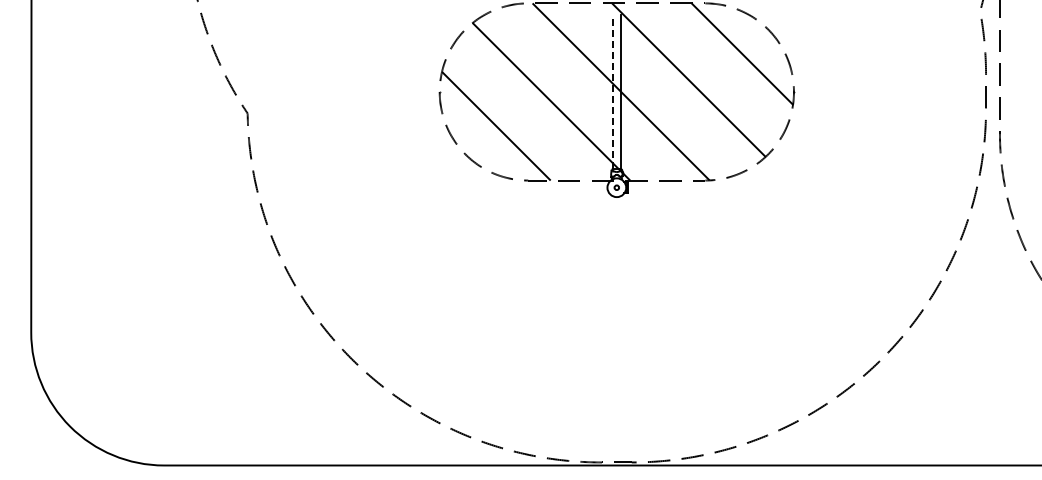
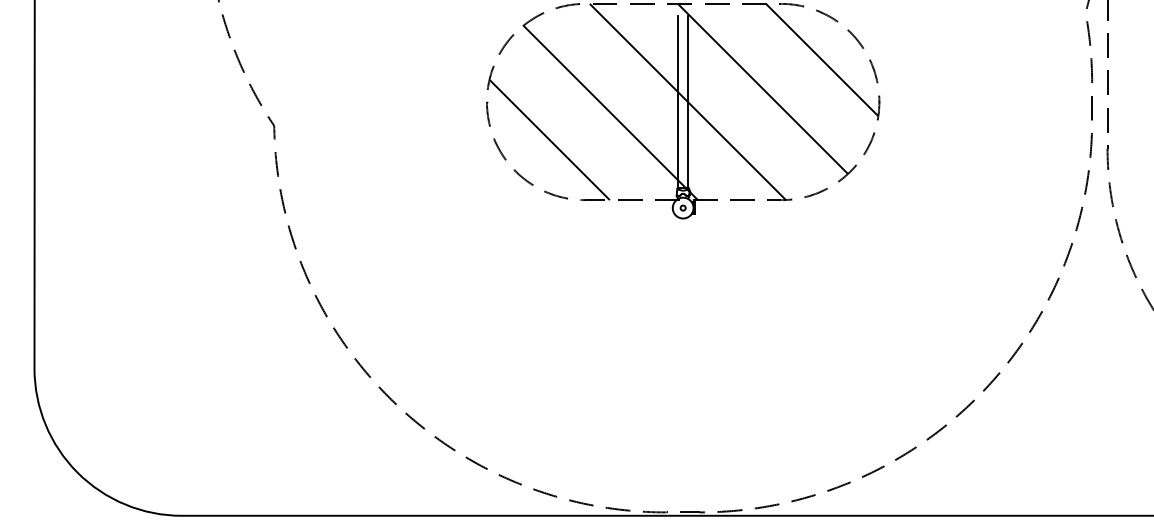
line: (612, 91) -> (678, 101), dashed -> solid

